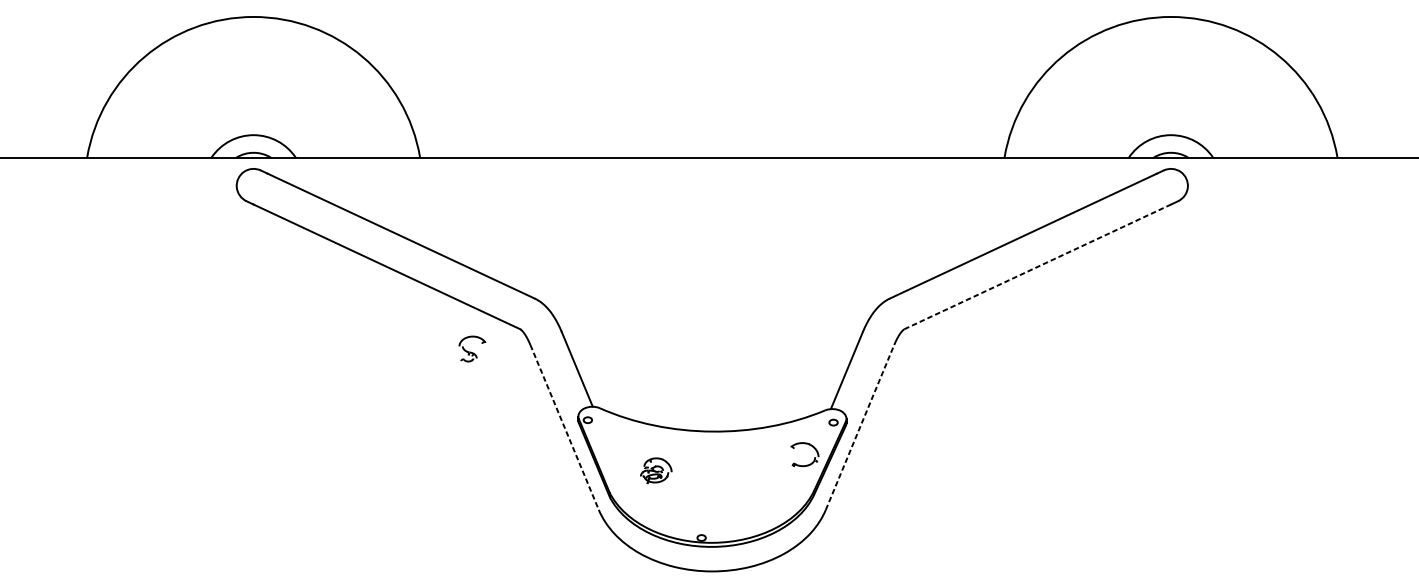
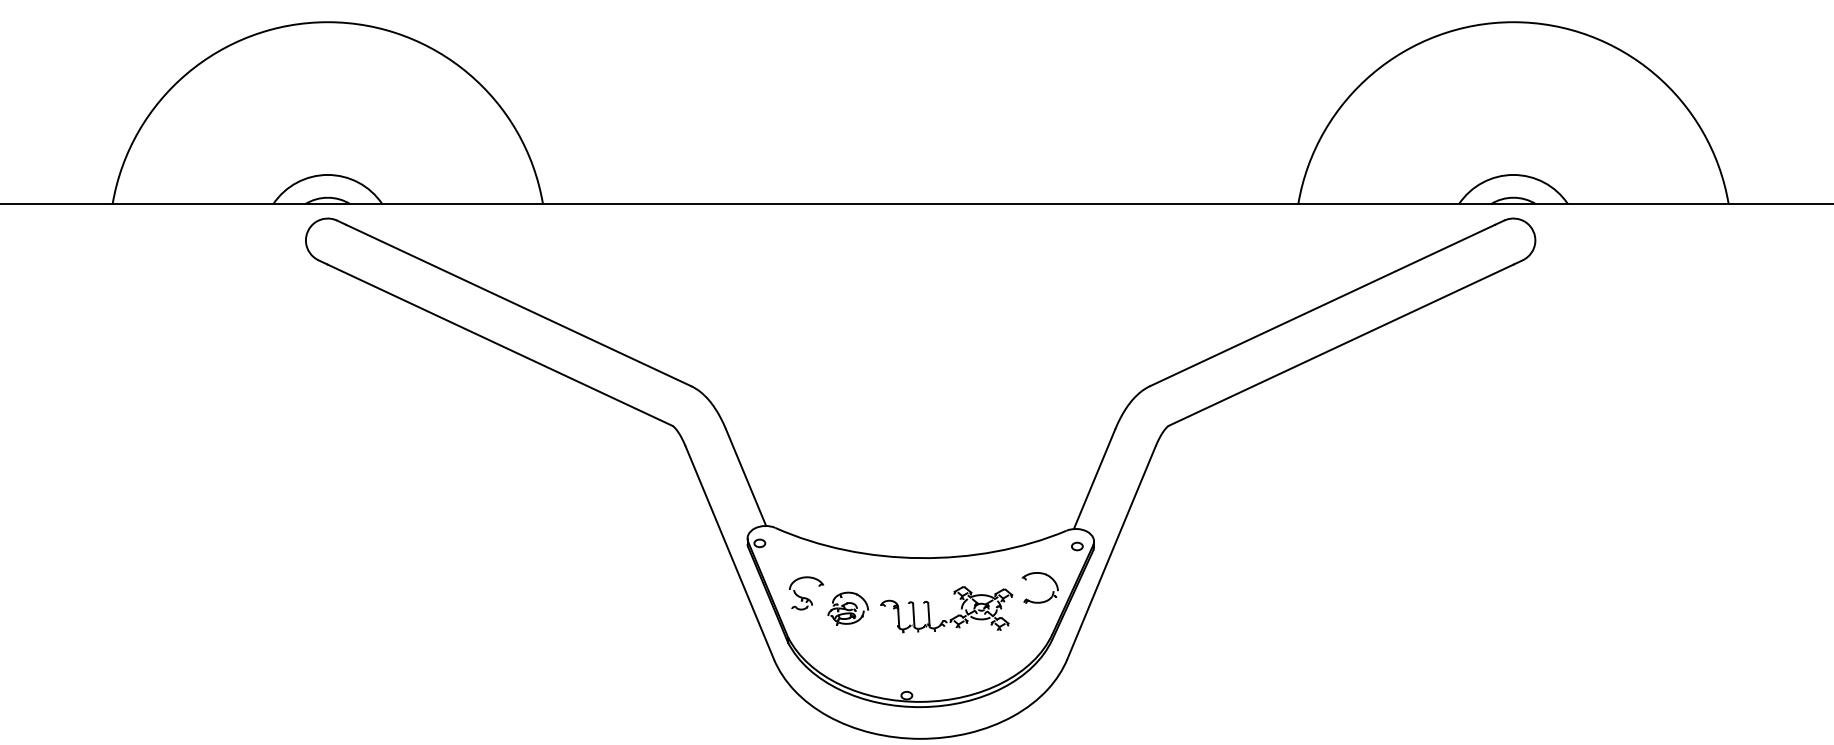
line: (1037, 267) -> (1341, 345), dashed -> solid
part: (471, 349) -> (805, 593), moved
line: (859, 427) -> (1111, 552), dashed -> solid
line: (564, 428) -> (729, 553), dashed -> solid
part: (736, 478) -> (951, 618), added

